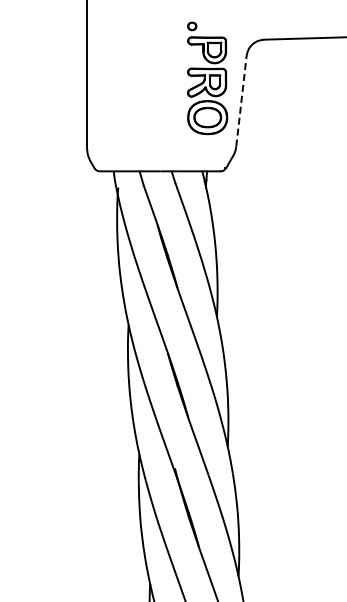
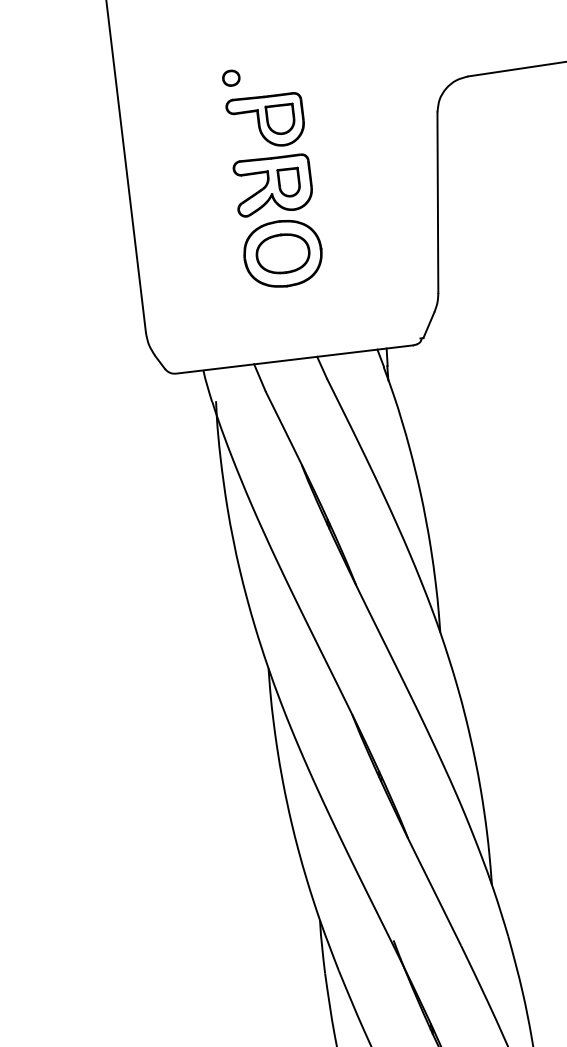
part: (207, 78) -> (273, 177), moved
line: (241, 101) -> (438, 203), dashed -> solid

